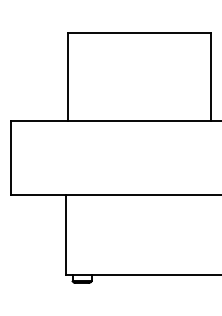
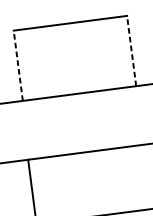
line: (68, 76) -> (18, 65), solid -> dashed
line: (210, 76) -> (131, 50), solid -> dashed

